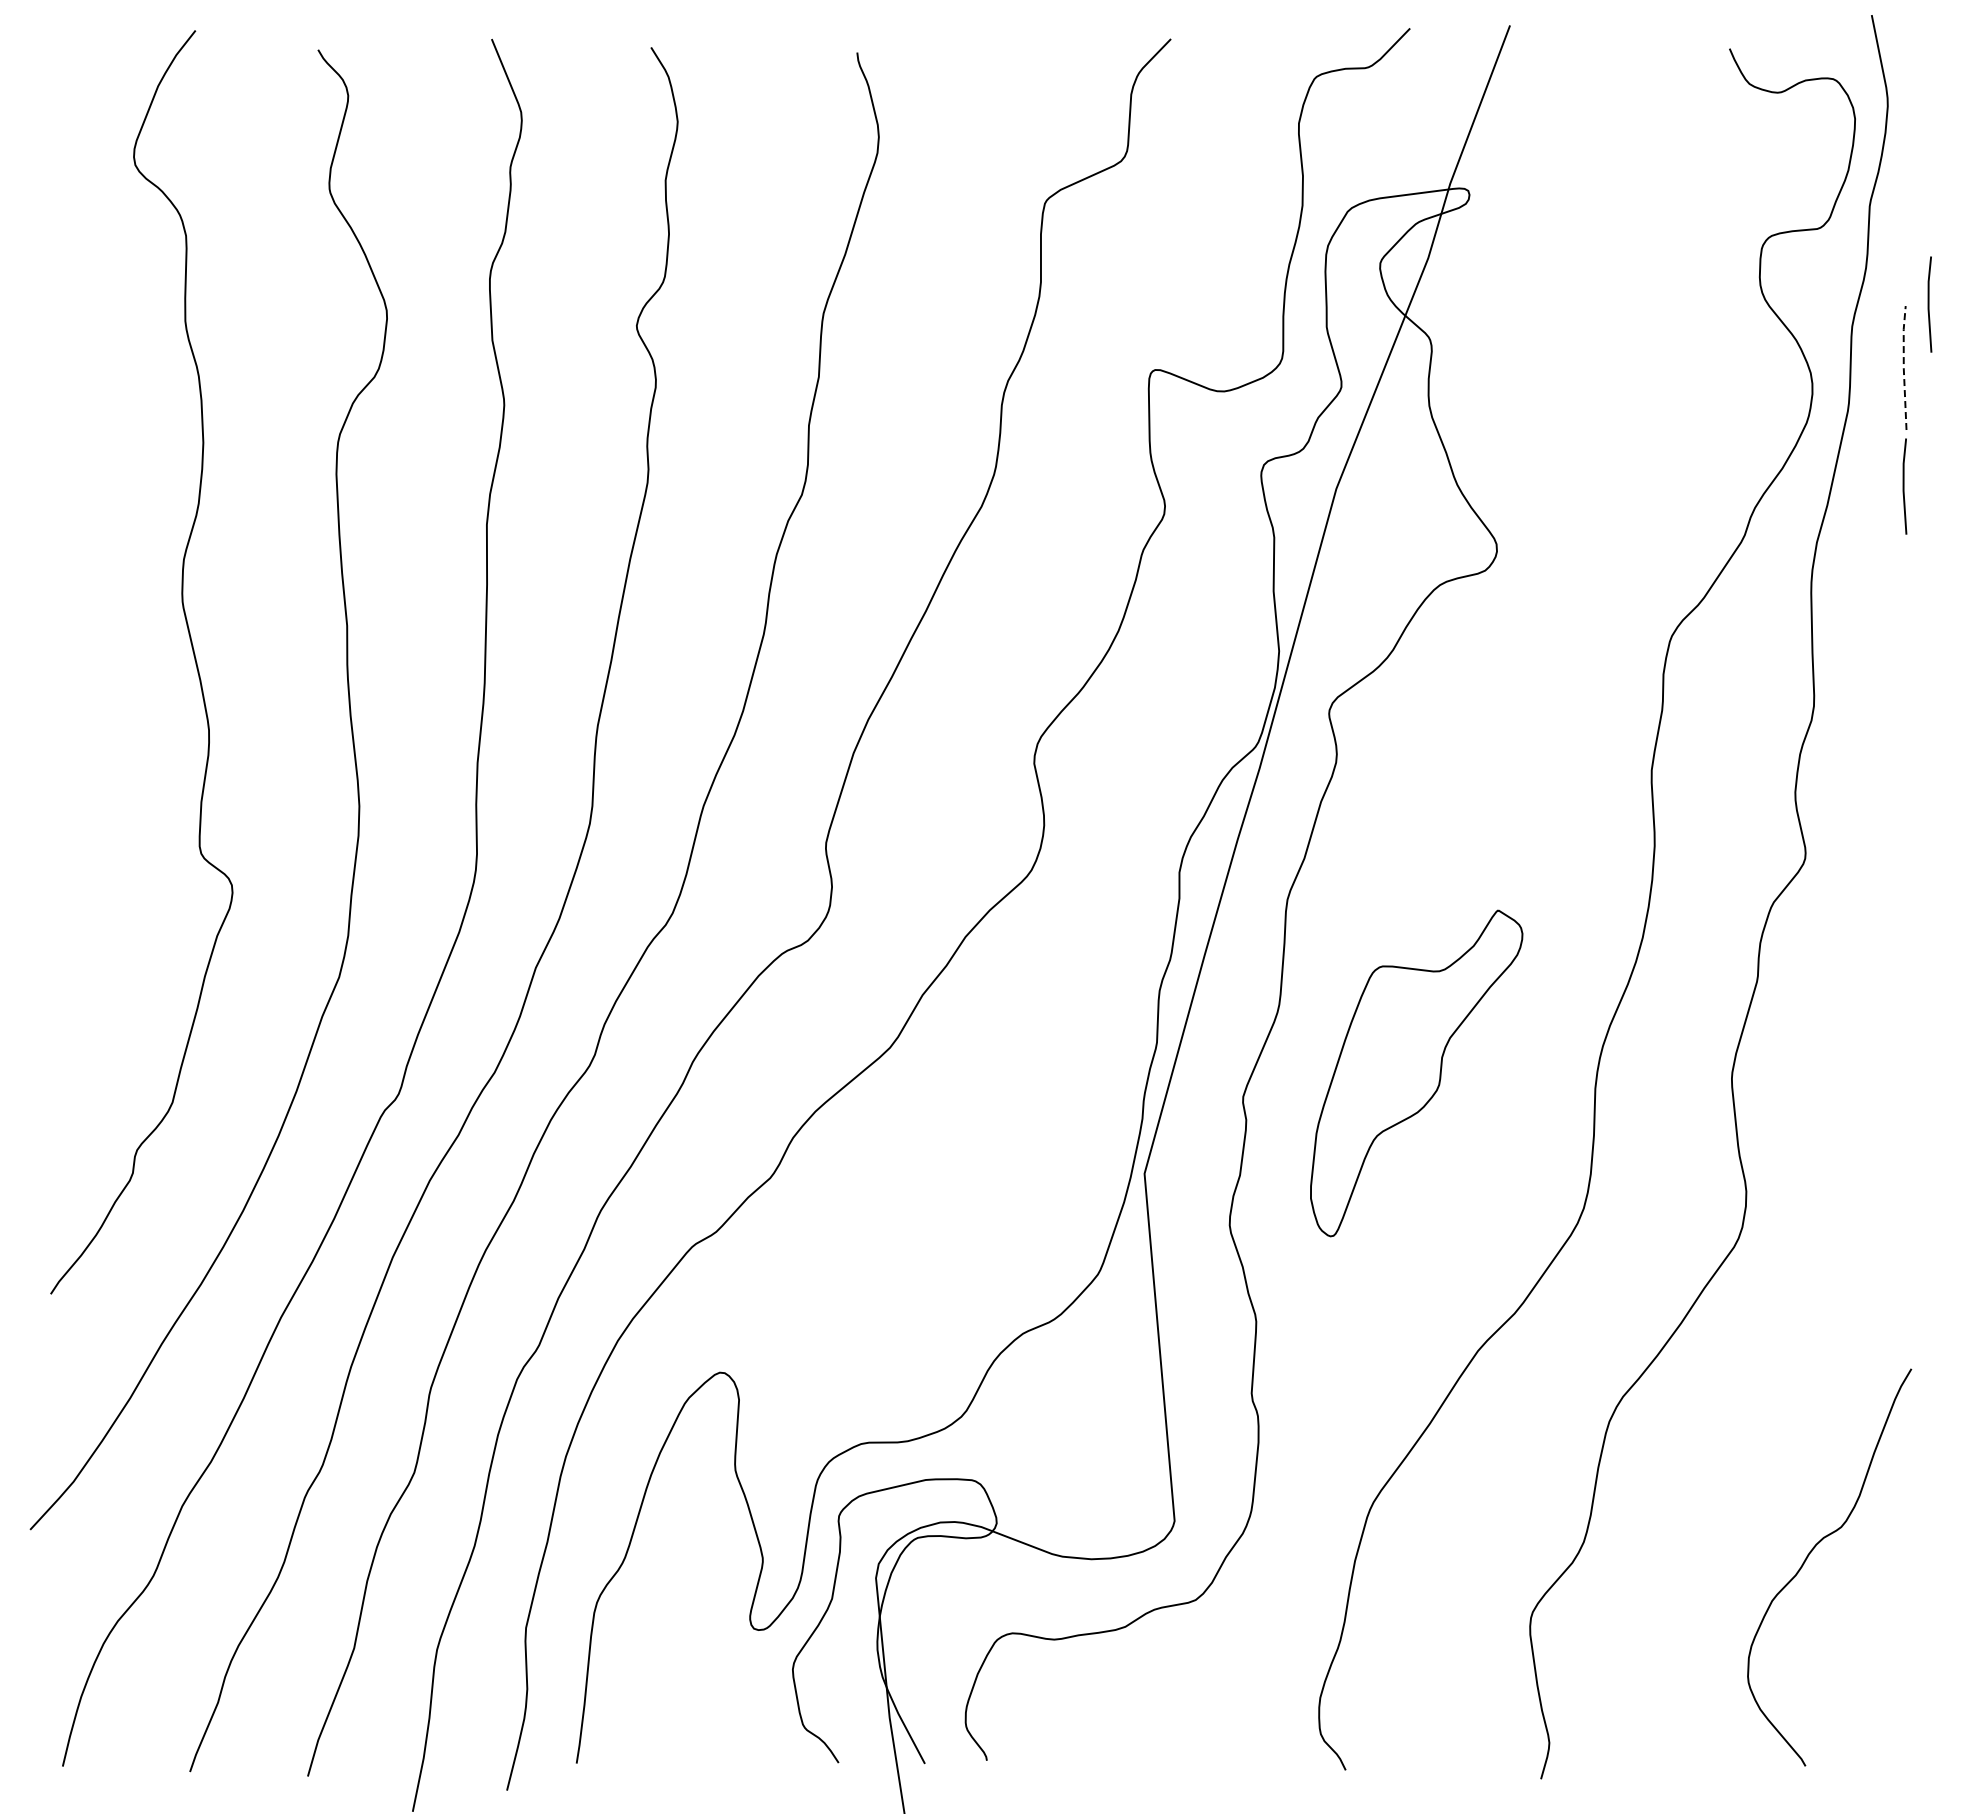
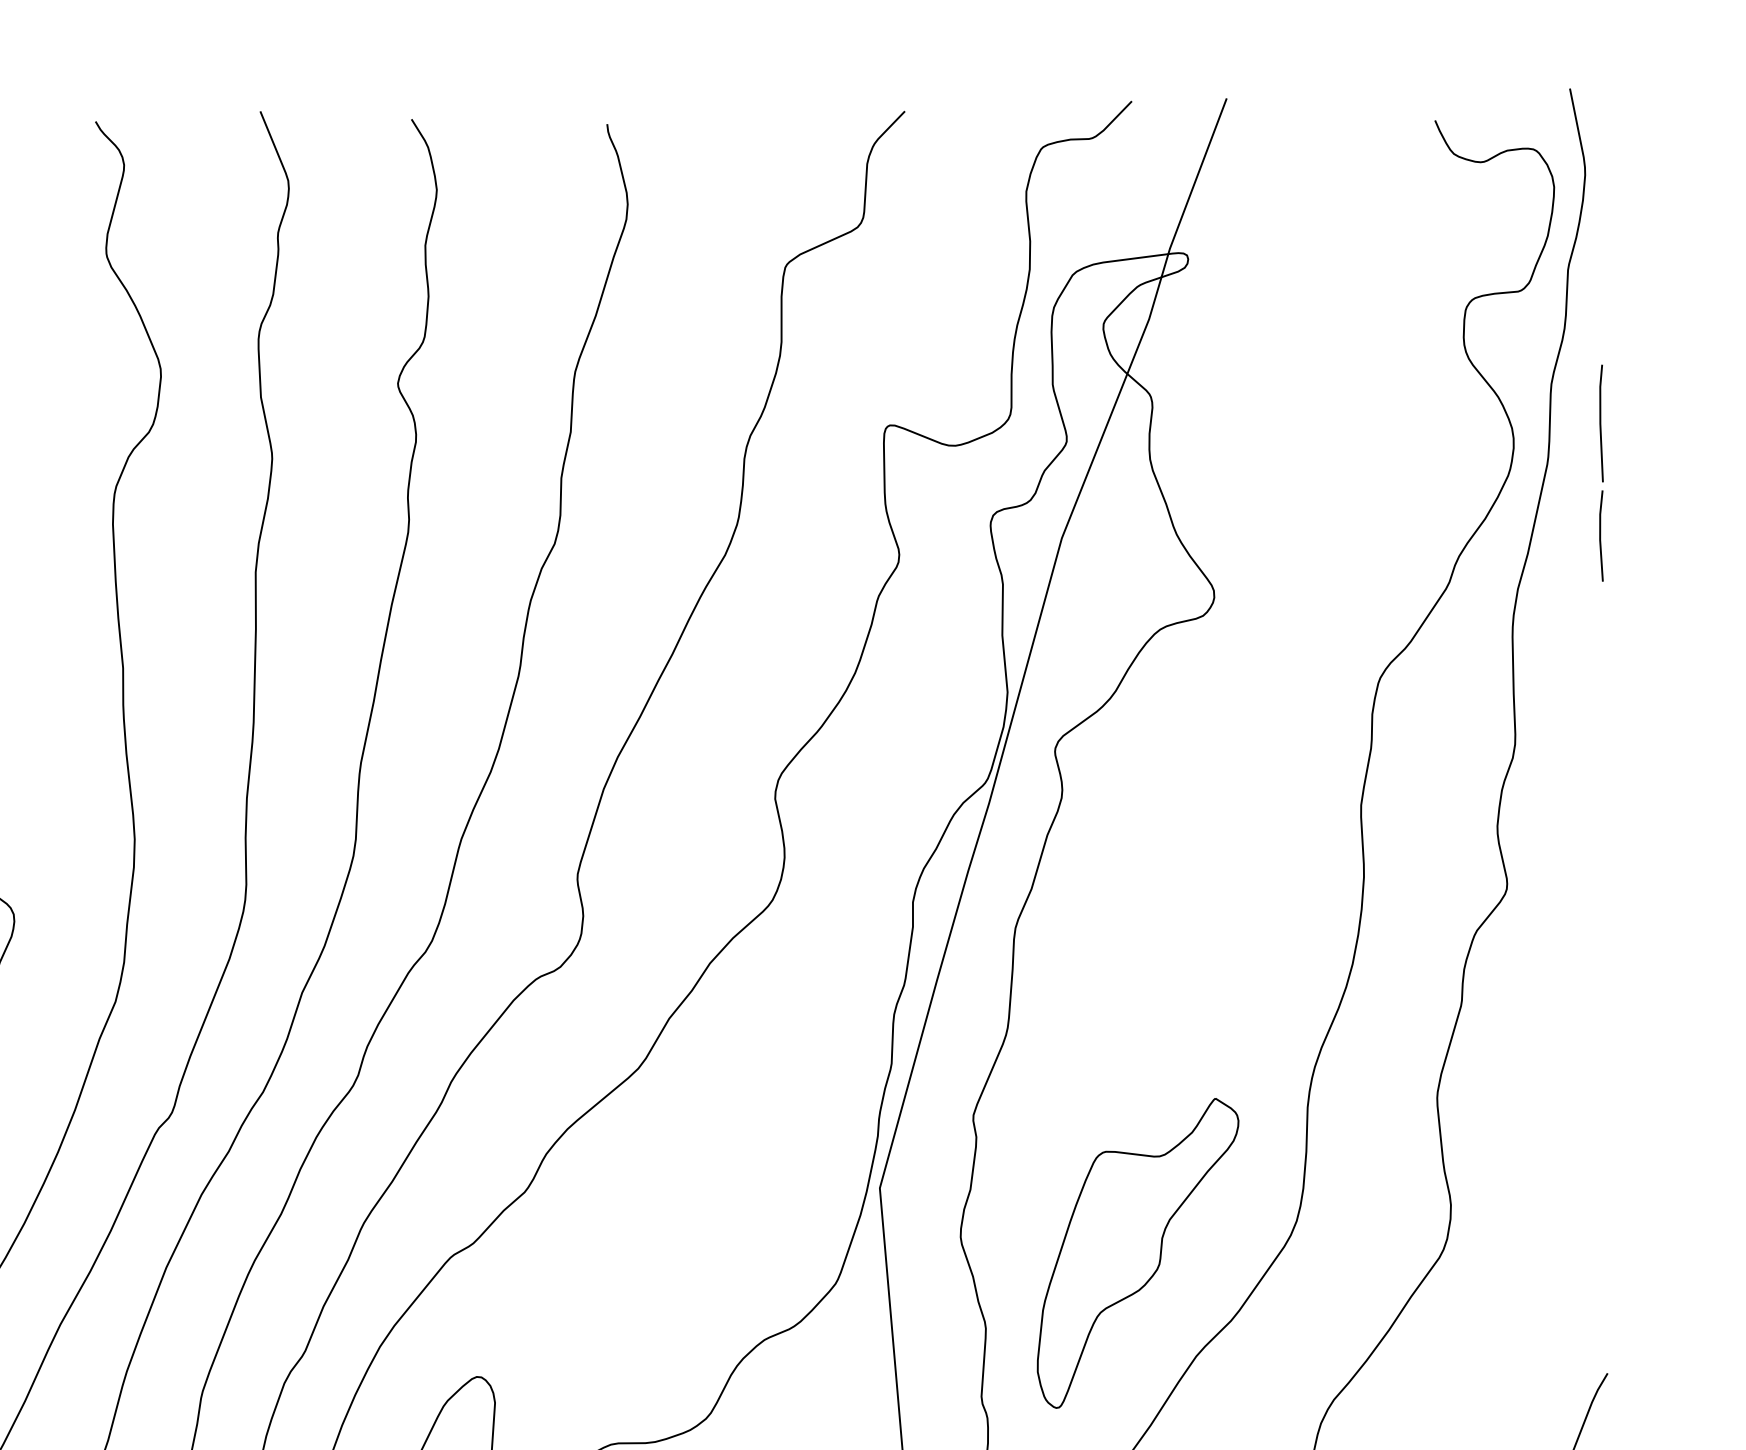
line: (1929, 304) -> (1624, 363), removed
line: (1903, 367) -> (1600, 423), dashed -> solid
part: (1416, 1073) -> (1137, 1253), moved

